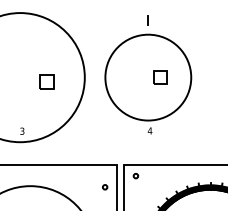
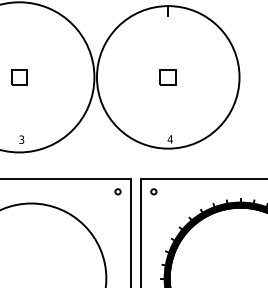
circle: (147, 77) -> (167, 77), size x1.43
part: (159, 77) -> (167, 77), moved
part: (47, 82) -> (19, 77), moved
circle: (104, 186) -> (117, 191), moved

